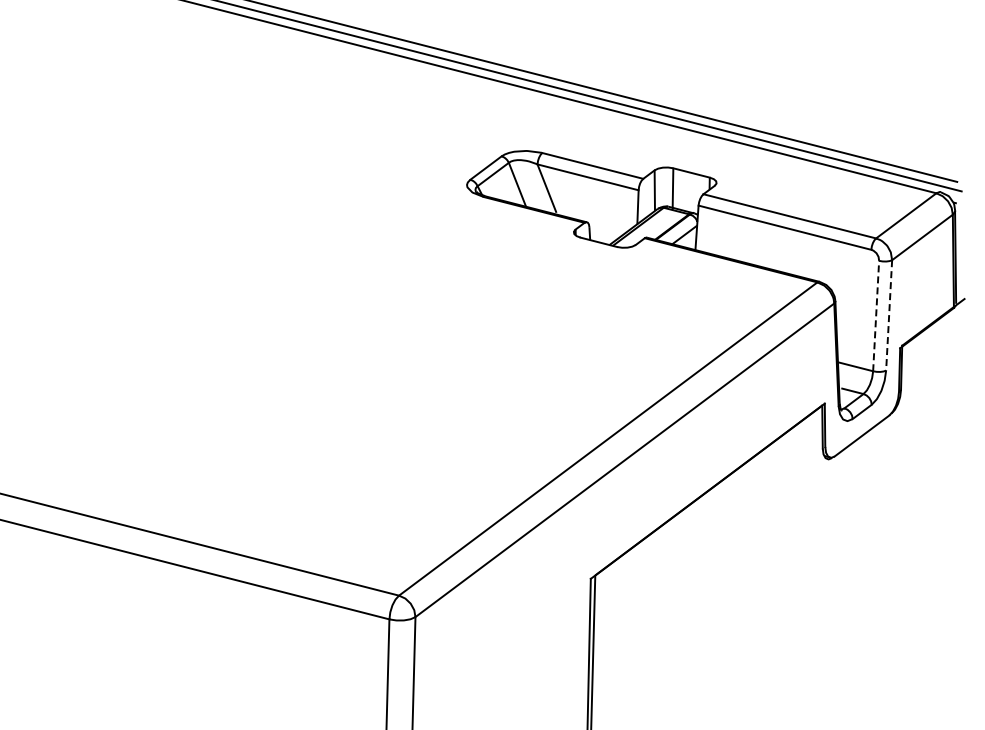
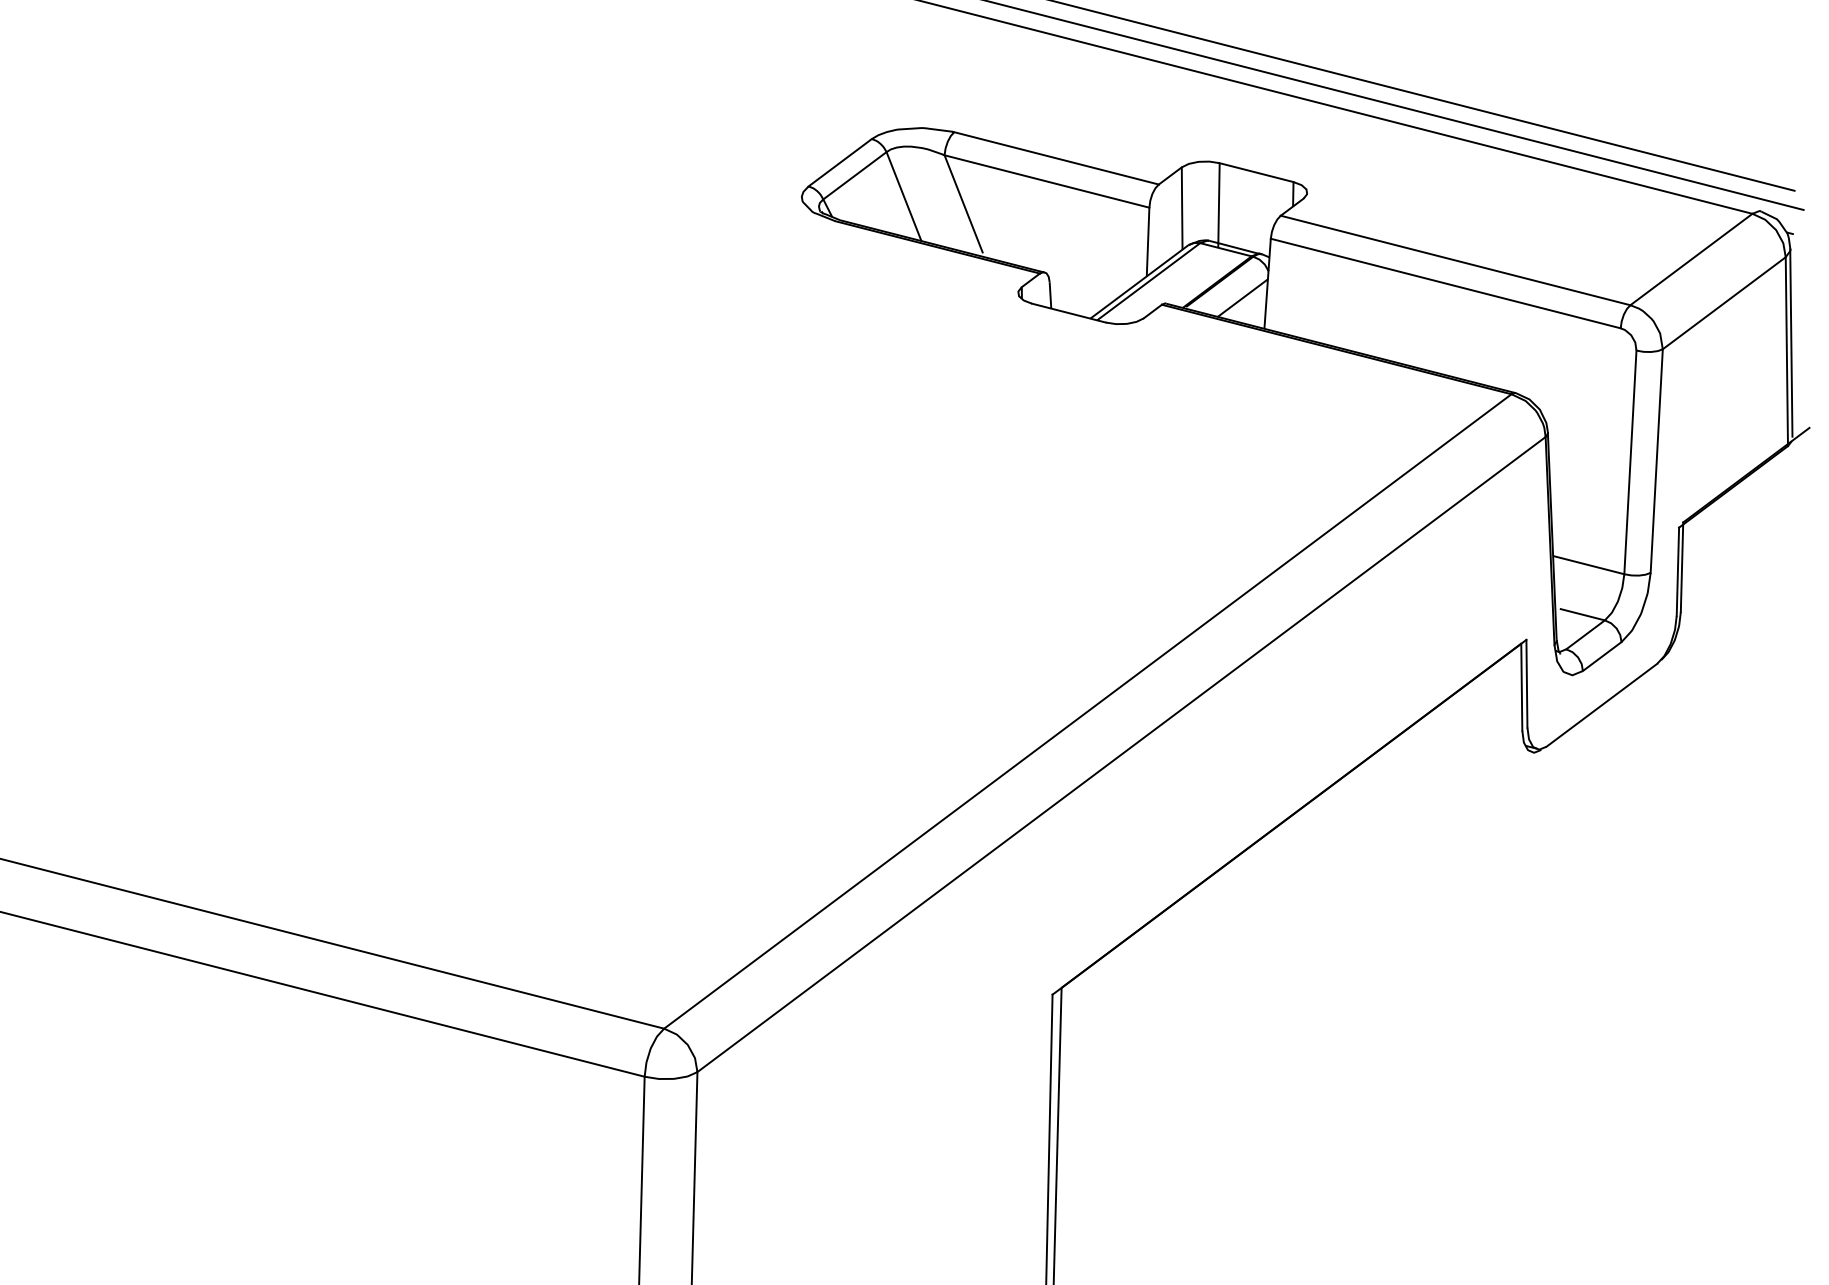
line: (876, 315) -> (1631, 461), dashed -> solid
line: (889, 315) -> (1657, 461), dashed -> solid

